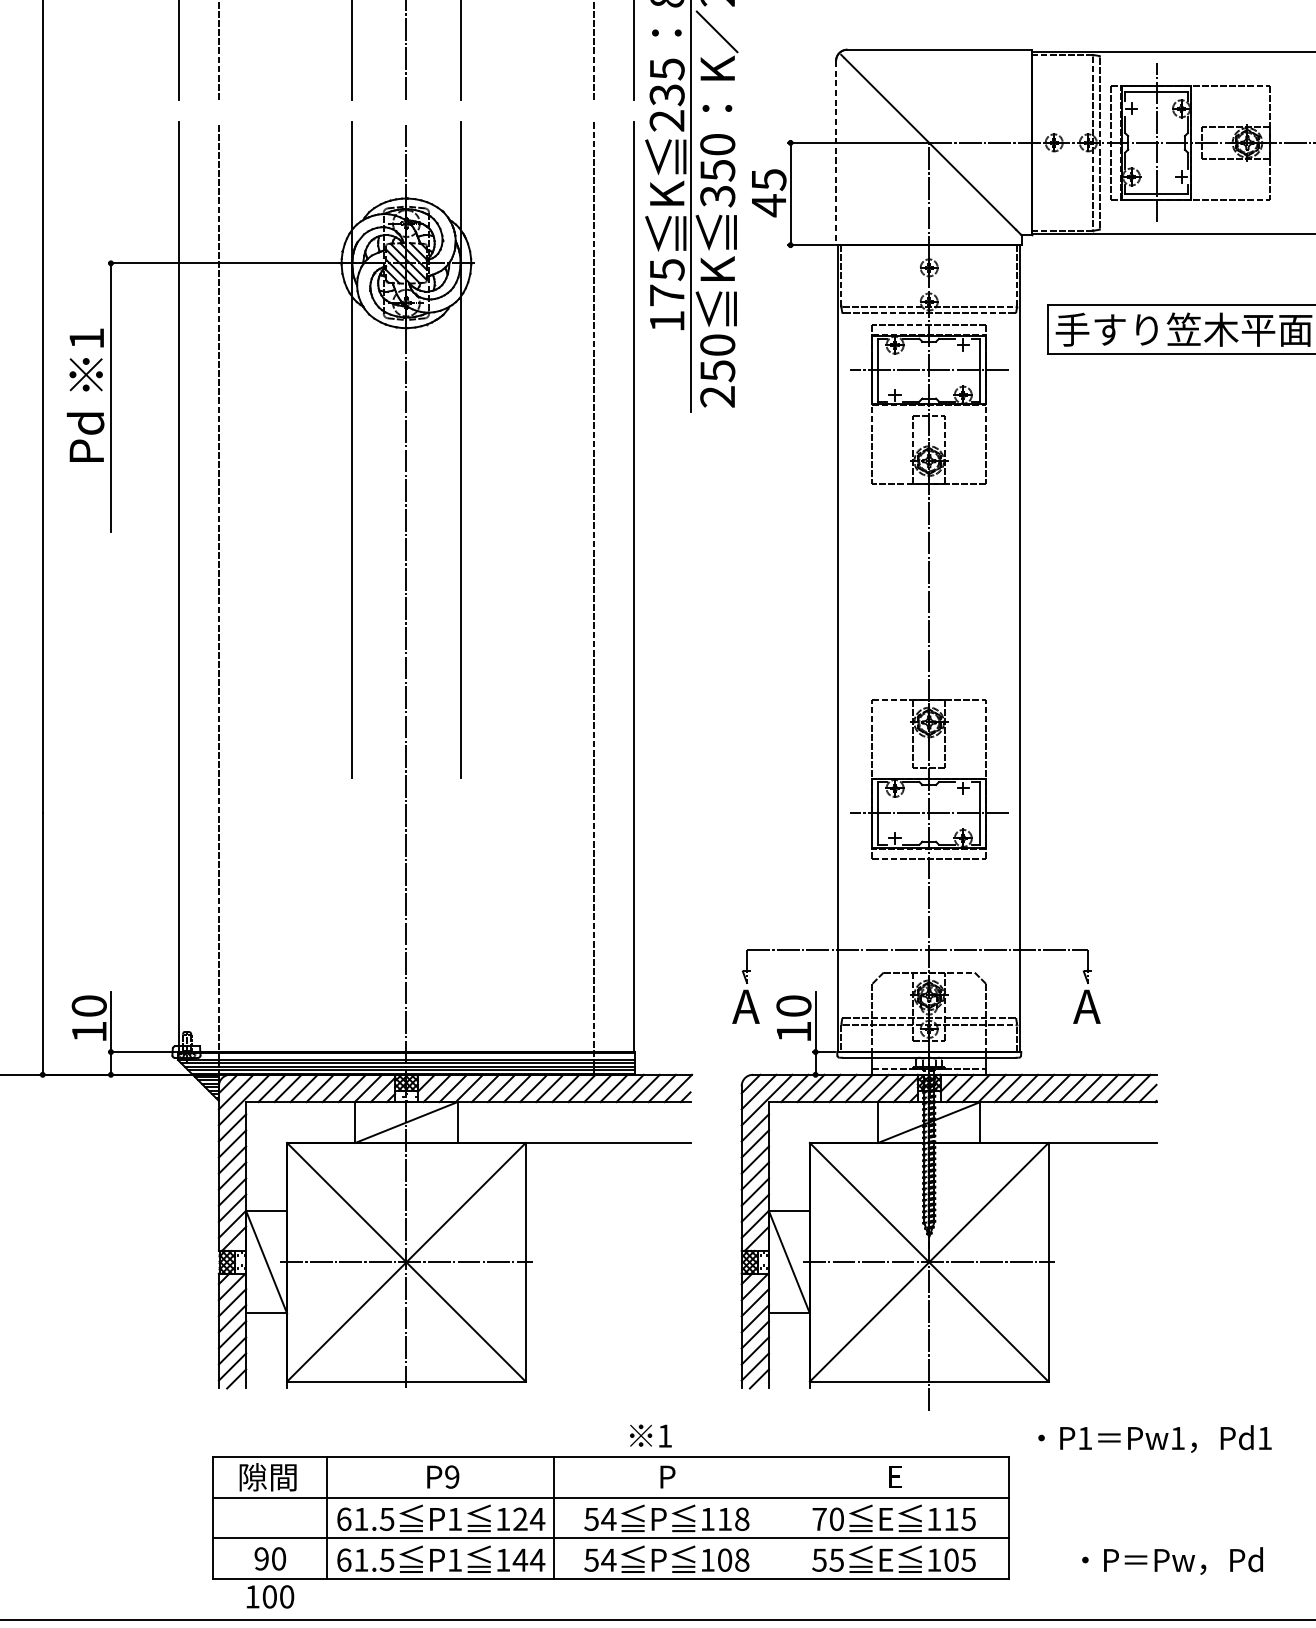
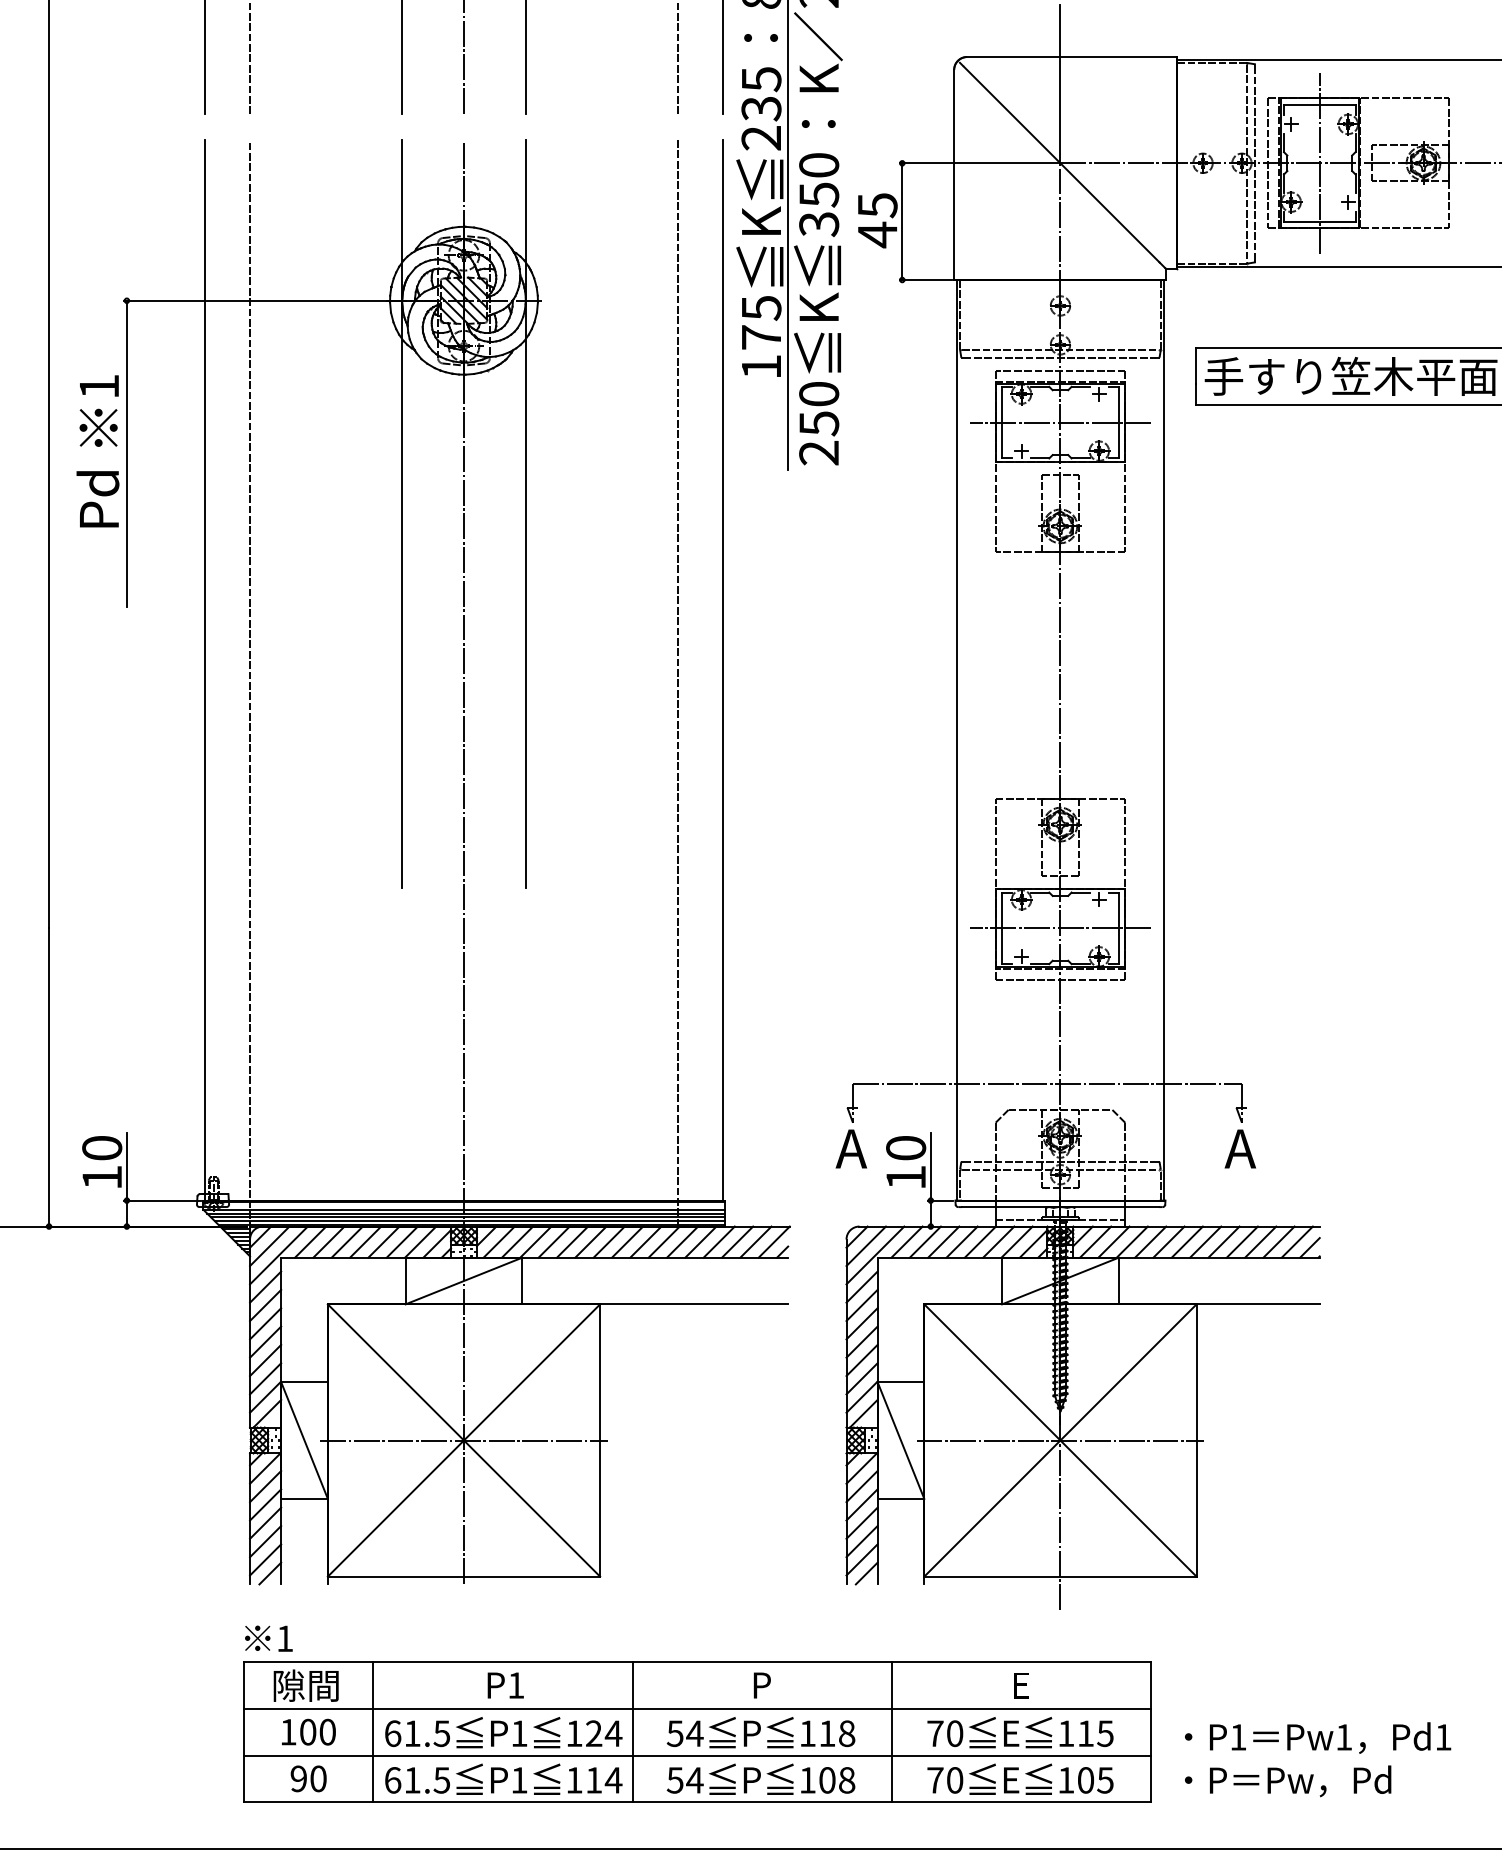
line: (929, 72) -> (1060, 82), added
line: (836, 153) -> (954, 175), dashed -> solid
text: (650, 1435) -> (268, 1638), moved
text: (1155, 1438) -> (1318, 1737), moved
text: (452, 1477) -> (516, 1685), P9 -> P1
line: (781, 1518) -> (891, 1732), added
text: (519, 1560) -> (593, 1780), 144 -> 114
text: (827, 1560) -> (944, 1780), 55 -> 70
text: (1172, 1561) -> (1288, 1781), moved
text: (270, 1596) -> (308, 1731), moved

